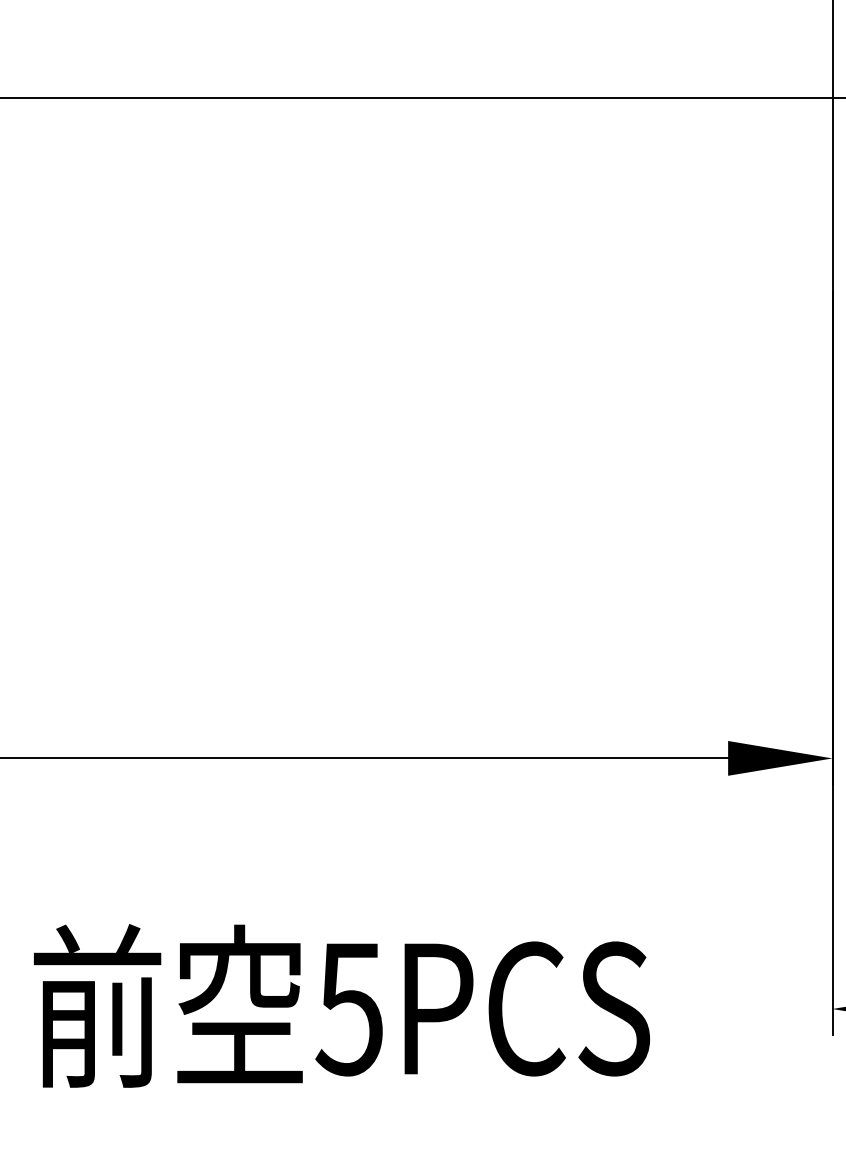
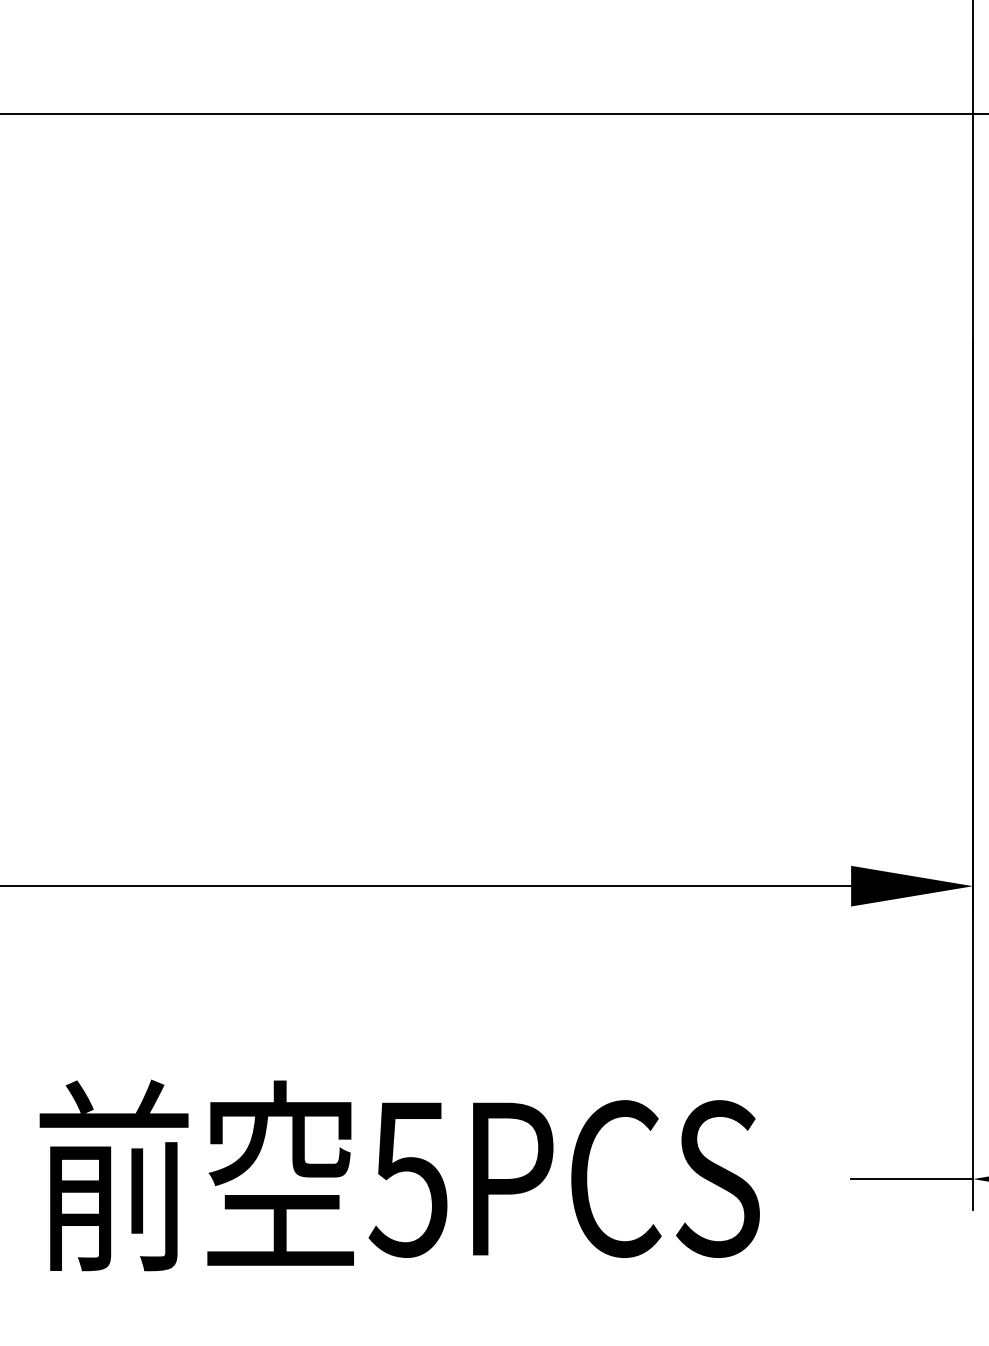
line: (780, 1009) -> (912, 1179), added

